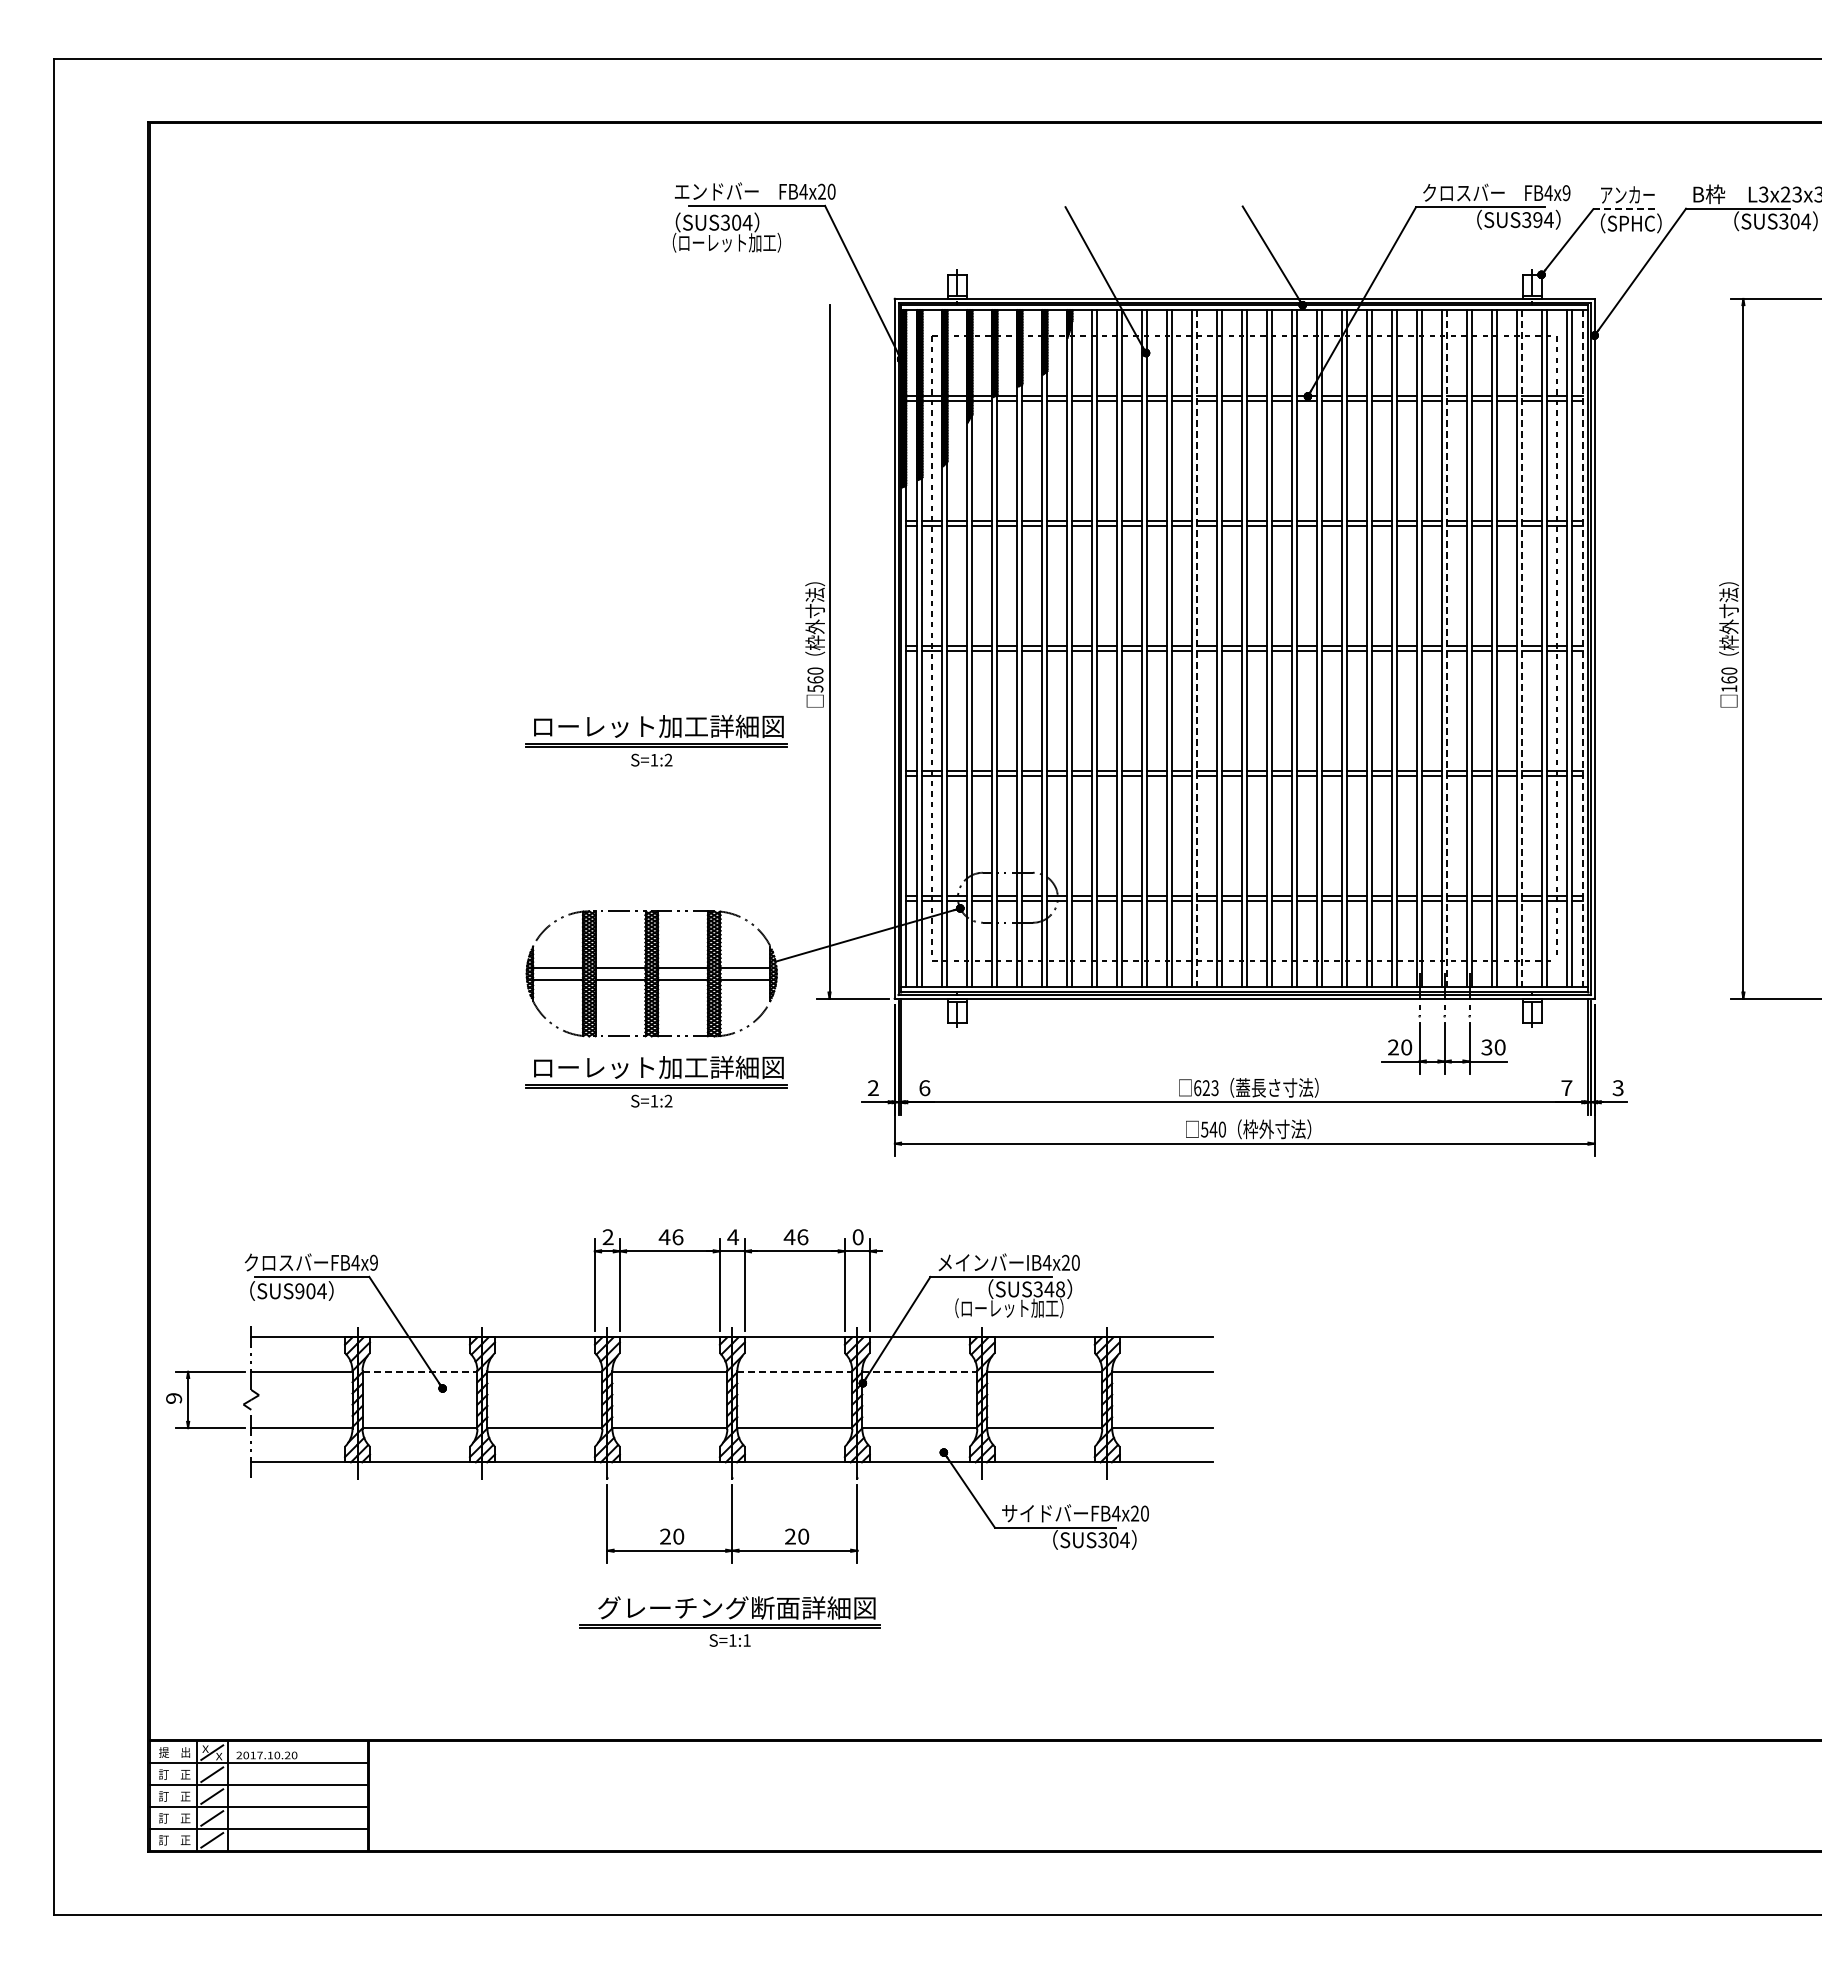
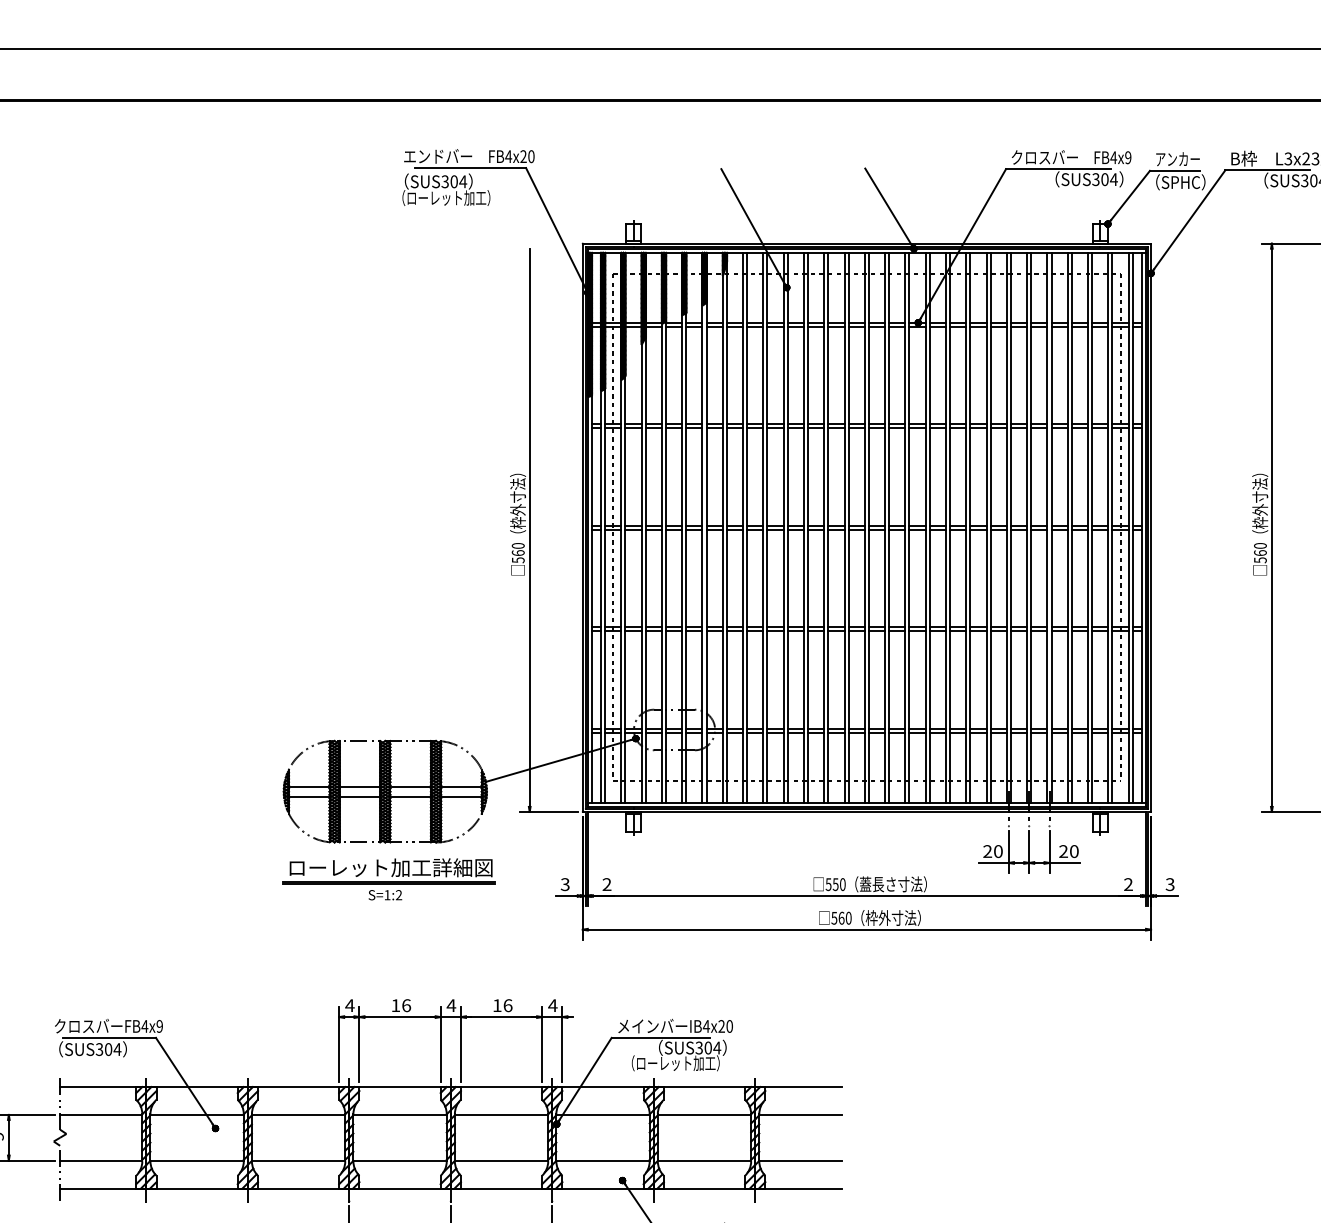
line: (1623, 209) -> (1174, 171), dashed -> solid
text: (1537, 220) -> (1104, 179), SUS394 -> SUS304
line: (1197, 648) -> (828, 527), dashed -> solid
line: (1447, 648) -> (1031, 527), dashed -> solid
line: (1522, 648) -> (1092, 527), dashed -> solid
line: (1583, 648) -> (1142, 527), dashed -> solid
text: (1729, 688) -> (1260, 560), 160 -> 560
part: (656, 740) -> (389, 602), removed
text: (1486, 1047) -> (1063, 851), 30 -> 20
text: (1566, 1087) -> (1128, 884), 7 -> 2
text: (872, 1088) -> (564, 884), 2 -> 3
text: (924, 1088) -> (606, 884), 6 -> 2
text: (1206, 1088) -> (835, 884), 623 -> 550
text: (1213, 1129) -> (841, 918), 540 -> 560
text: (608, 1236) -> (350, 1005), 2 -> 4
text: (664, 1236) -> (395, 1005), 46 -> 16
text: (789, 1236) -> (497, 1005), 46 -> 16
text: (857, 1237) -> (552, 1005), 0 -> 4
text: (1054, 1289) -> (712, 1048), SUS348 -> SUS304
text: (299, 1291) -> (99, 1049), SUS904 -> SUS304
line: (420, 1371) -> (197, 1114), dashed -> solid
line: (795, 1371) -> (502, 1114), dashed -> solid
line: (920, 1371) -> (603, 1114), dashed -> solid

